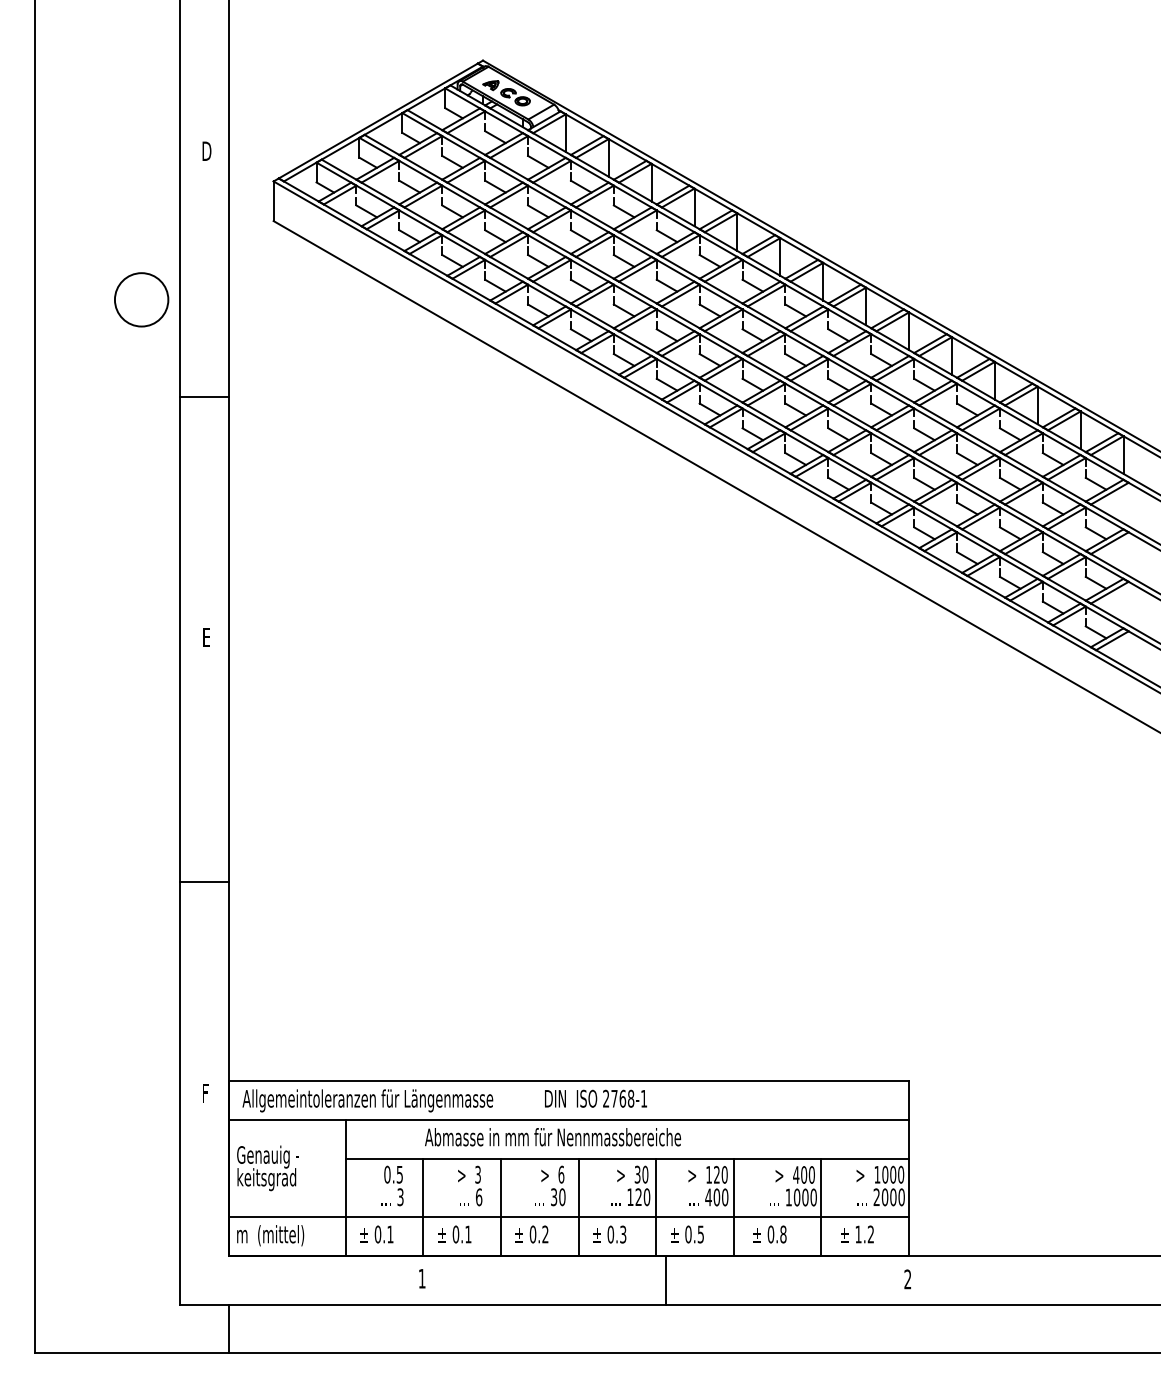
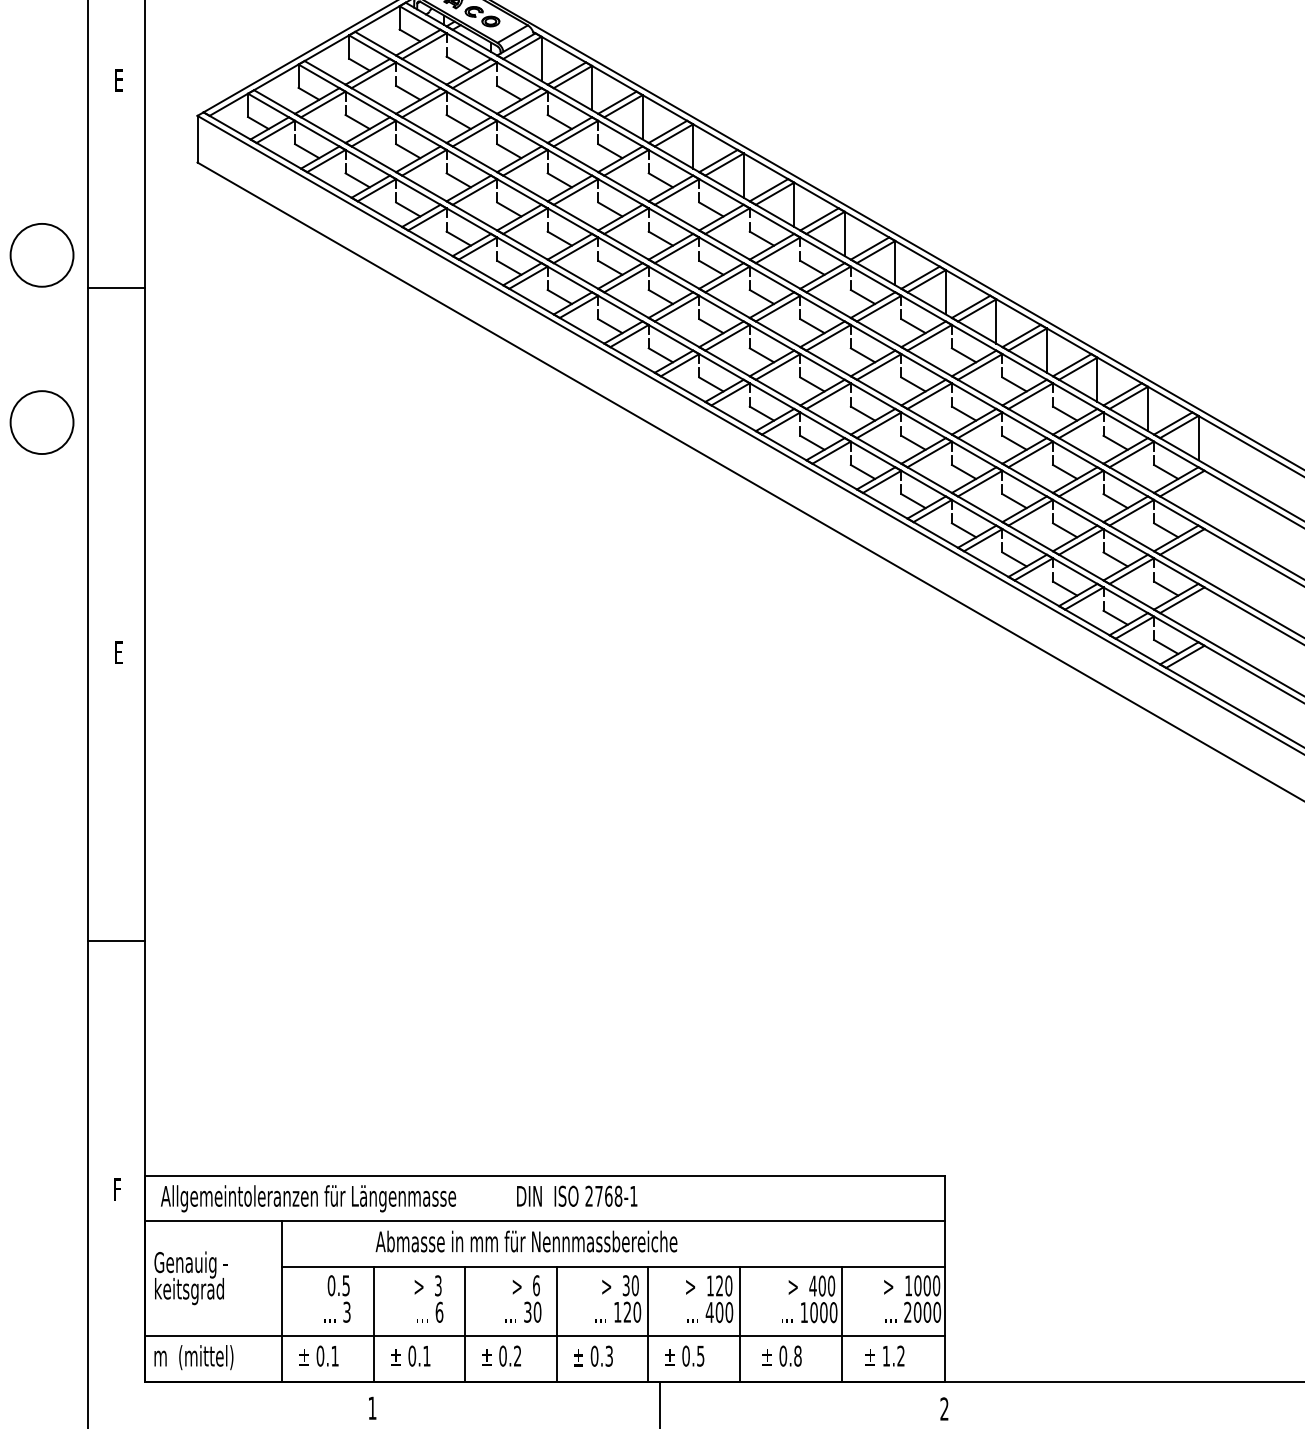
text: (206, 150) -> (118, 79), D -> E
line: (204, 396) -> (116, 287), moved
circle: (141, 441) -> (41, 422), added

